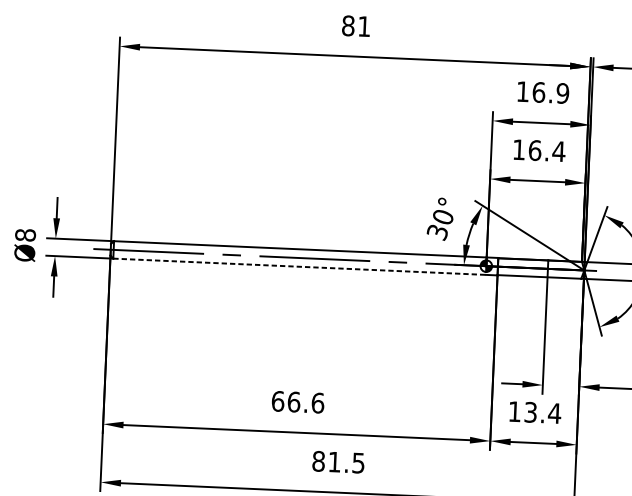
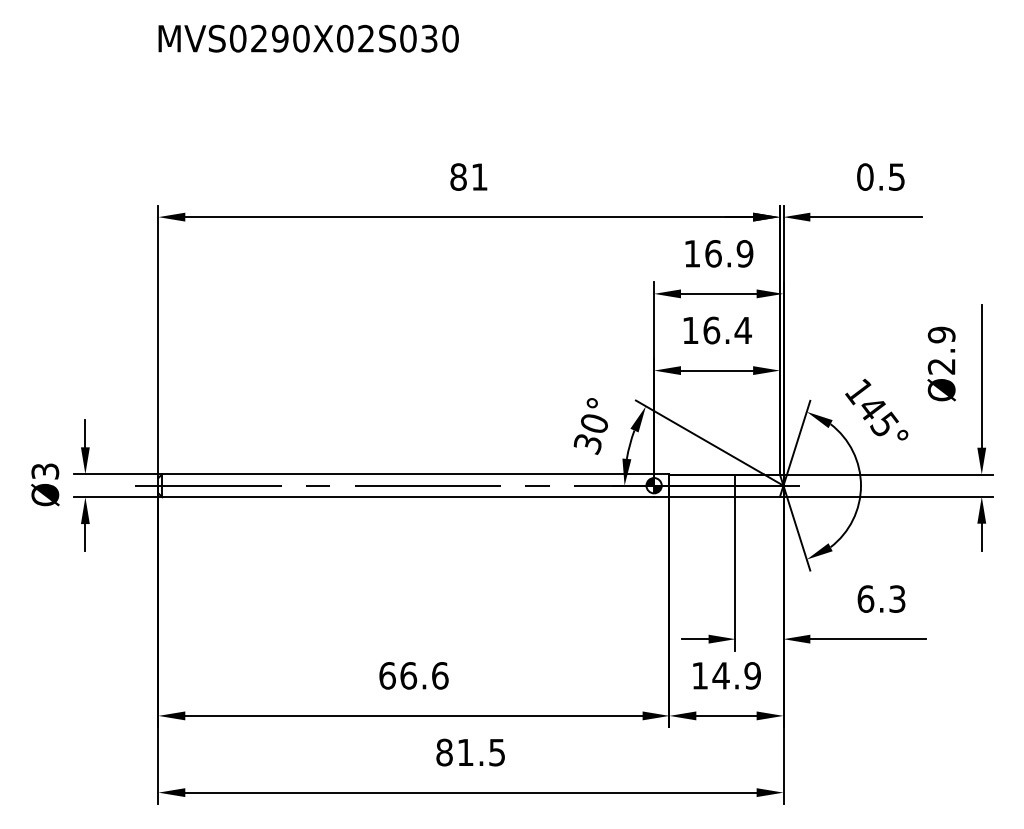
text: (25, 235) -> (45, 471), Ø8 -> Ø3
line: (299, 266) -> (408, 497), dashed -> solid
text: (542, 412) -> (736, 675), 13.4 -> 14.9

